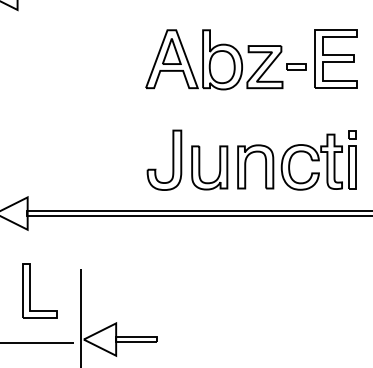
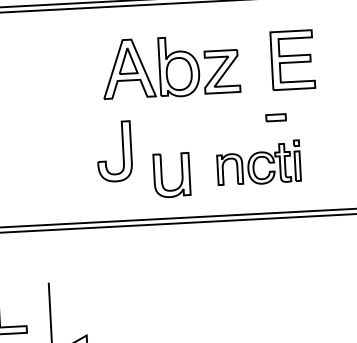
part: (296, 66) -> (275, 117), moved
part: (172, 159) -> (122, 150), moved
part: (296, 160) -> (258, 163), size x0.7

